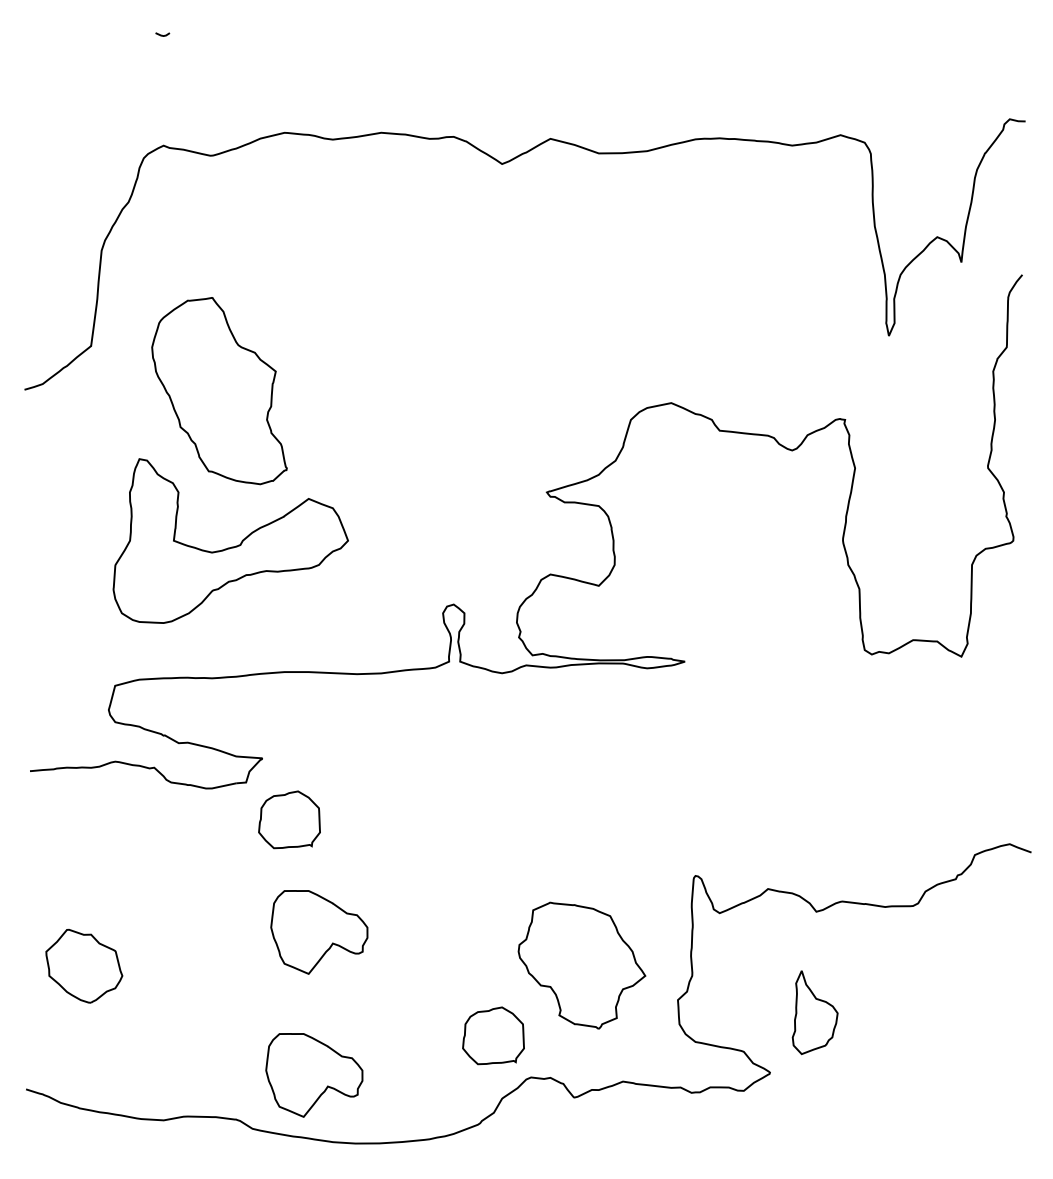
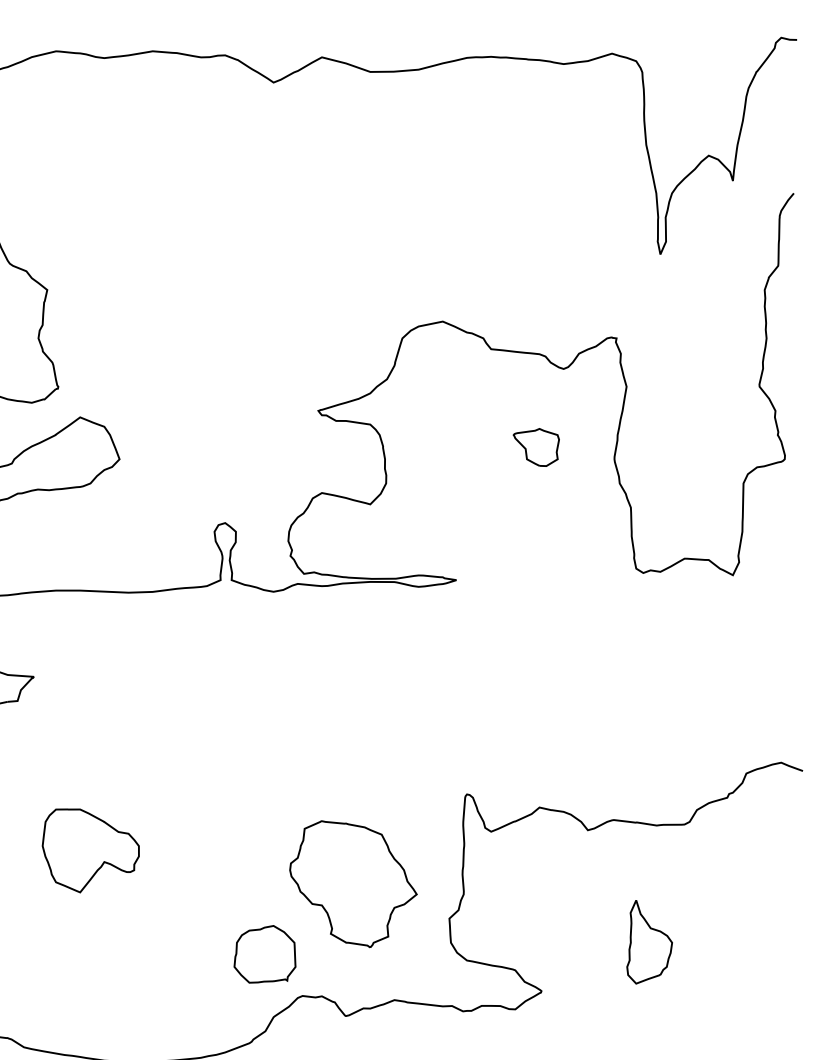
part: (764, 528) -> (535, 447), added
part: (289, 819) -> (60, 738), removed
part: (814, 1012) -> (648, 942), moved
part: (314, 1075) -> (85, 994), removed

